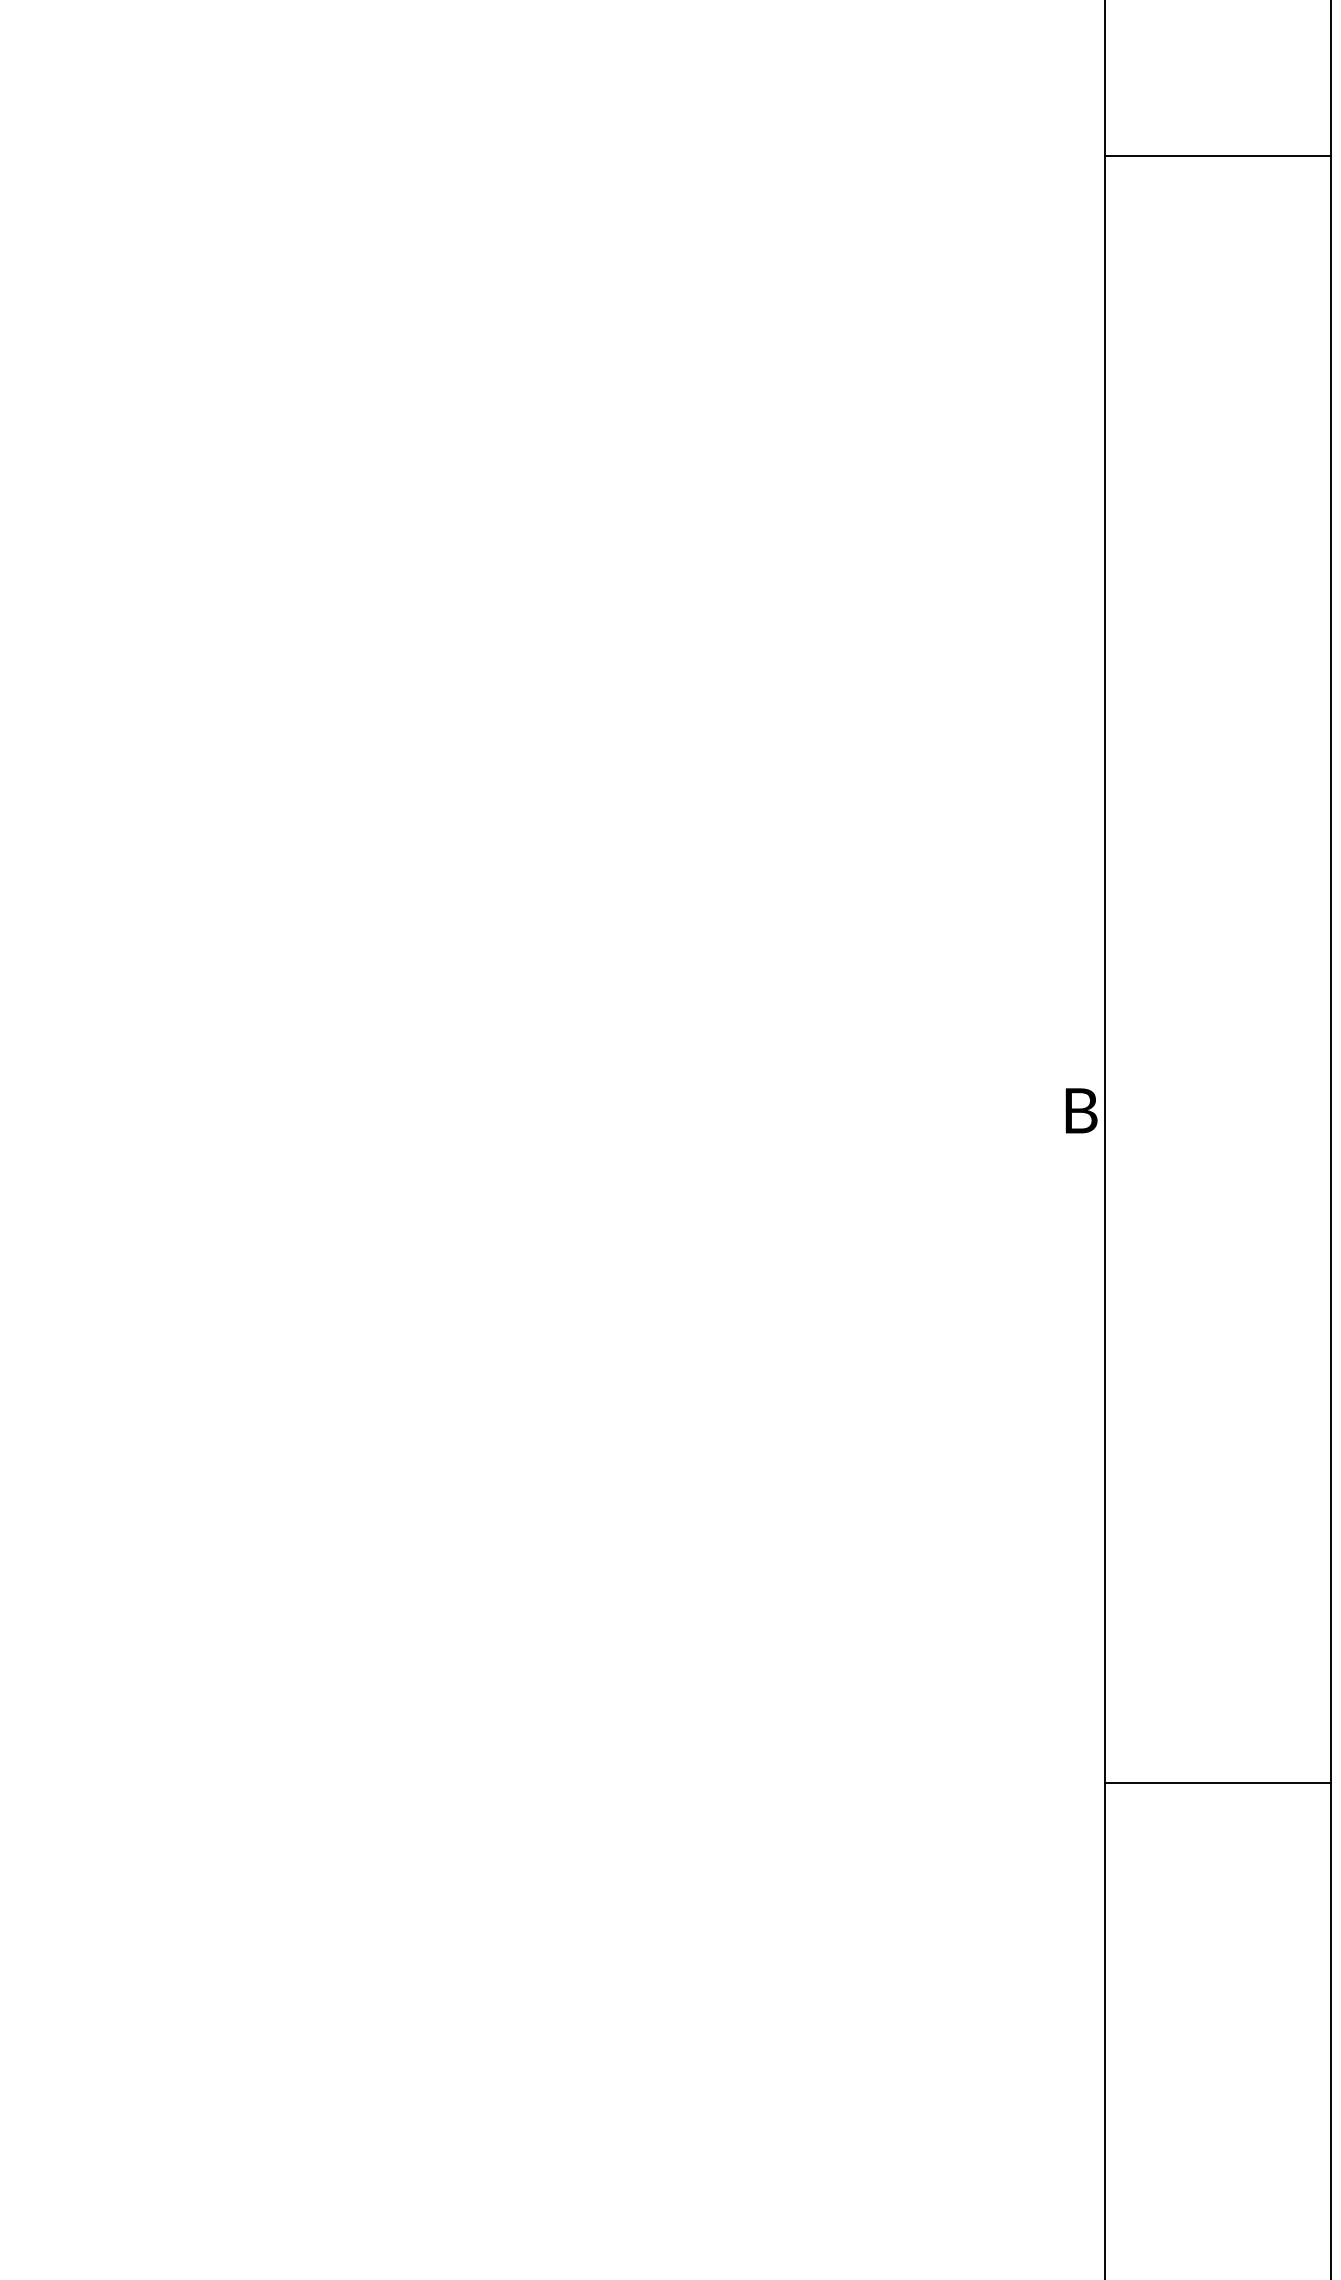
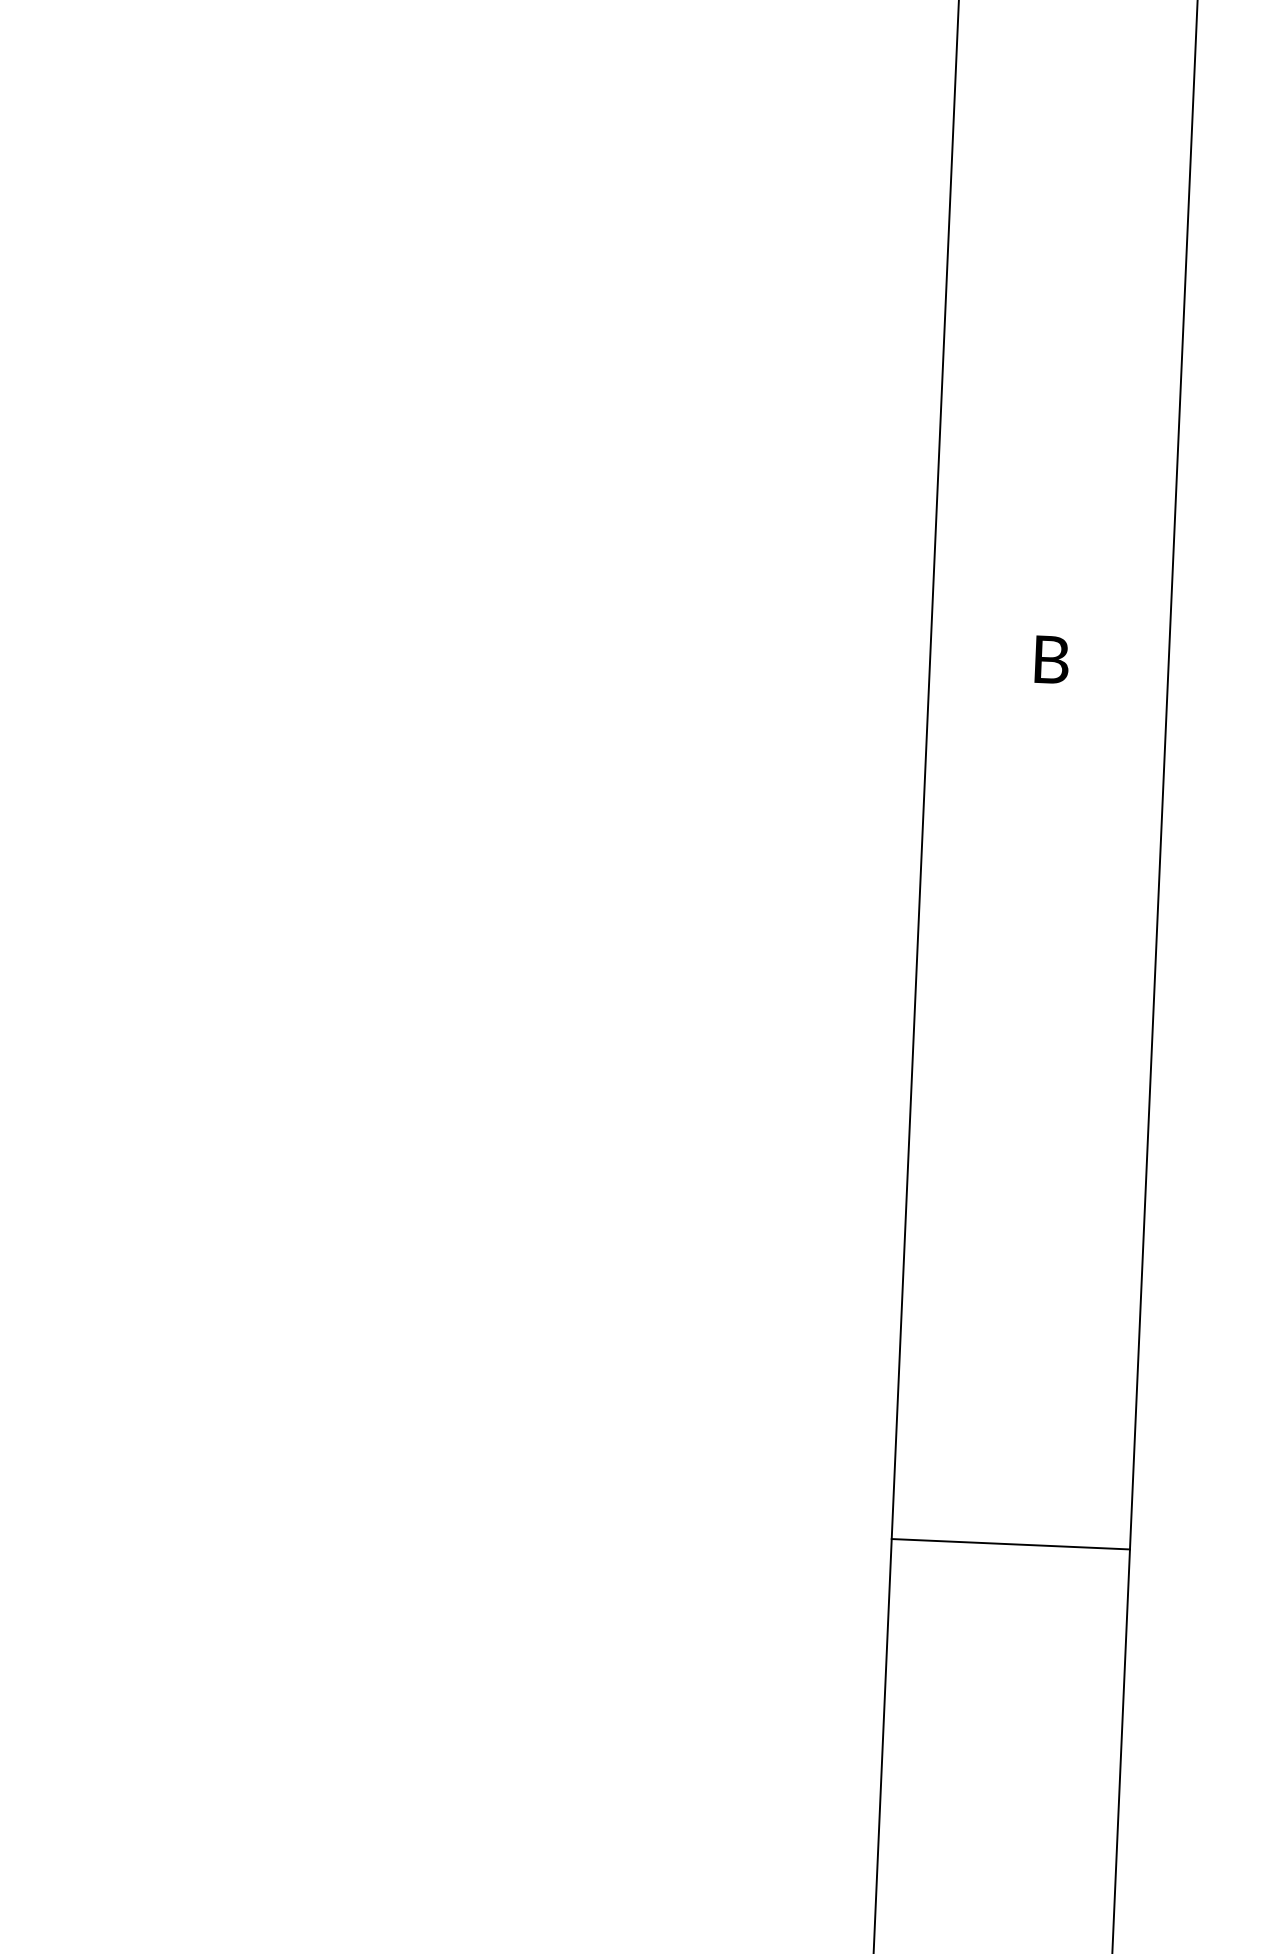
text: (1081, 1110) -> (1051, 659), moved
line: (1217, 1783) -> (1010, 1544), moved

